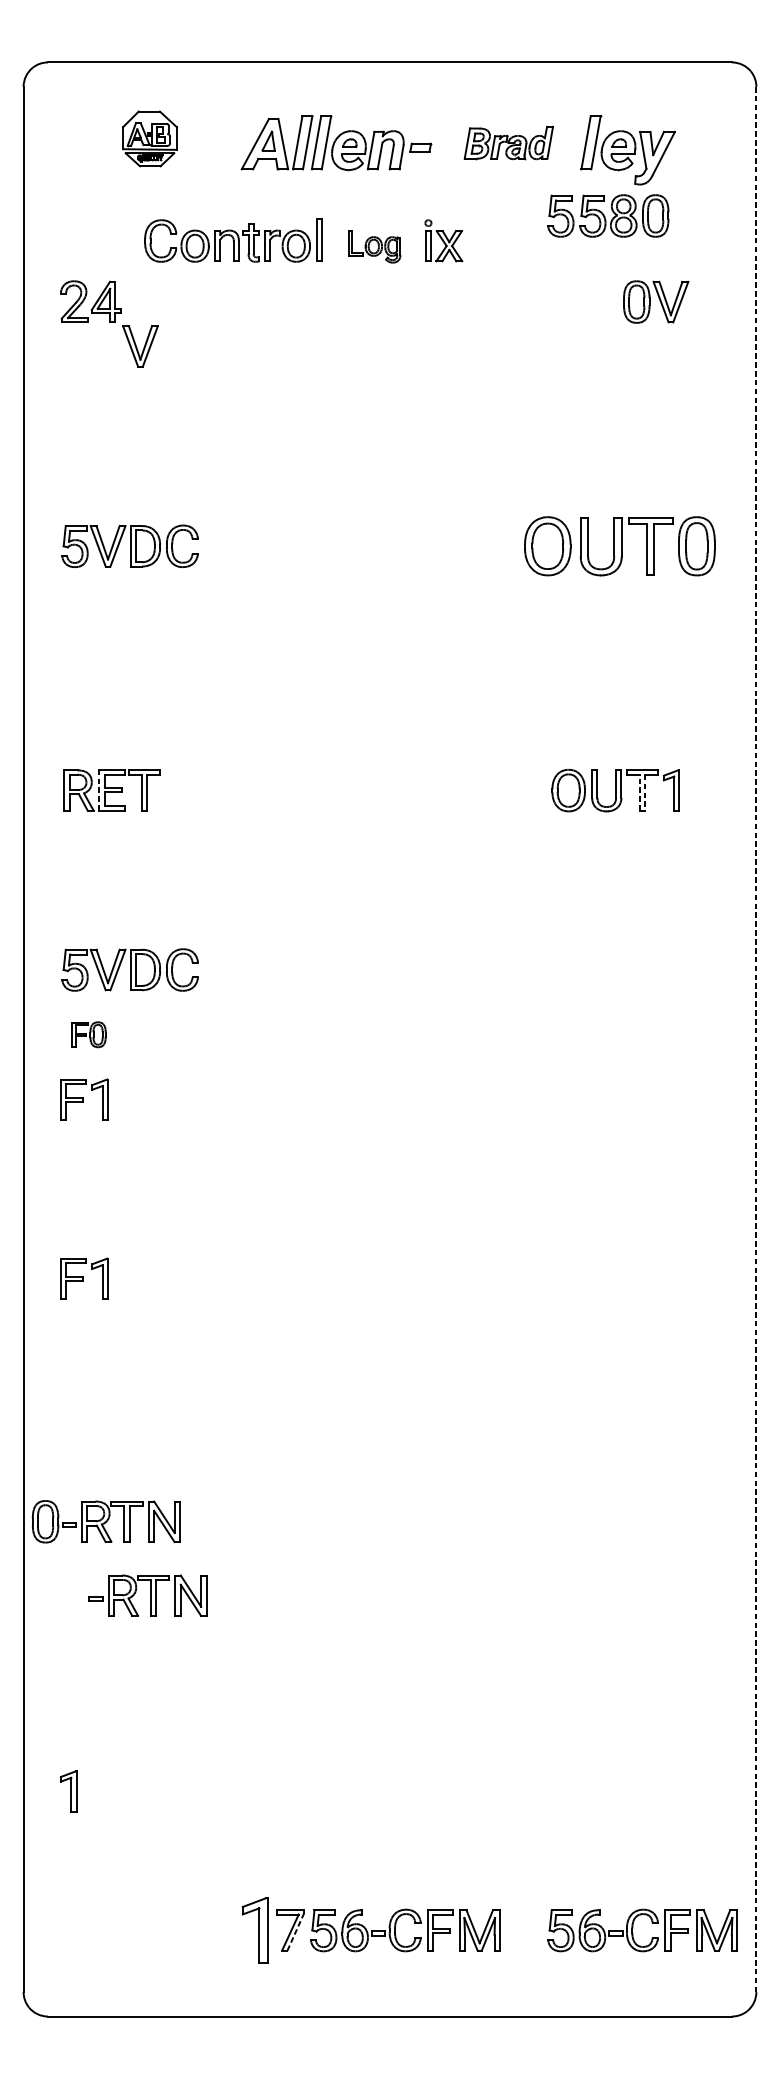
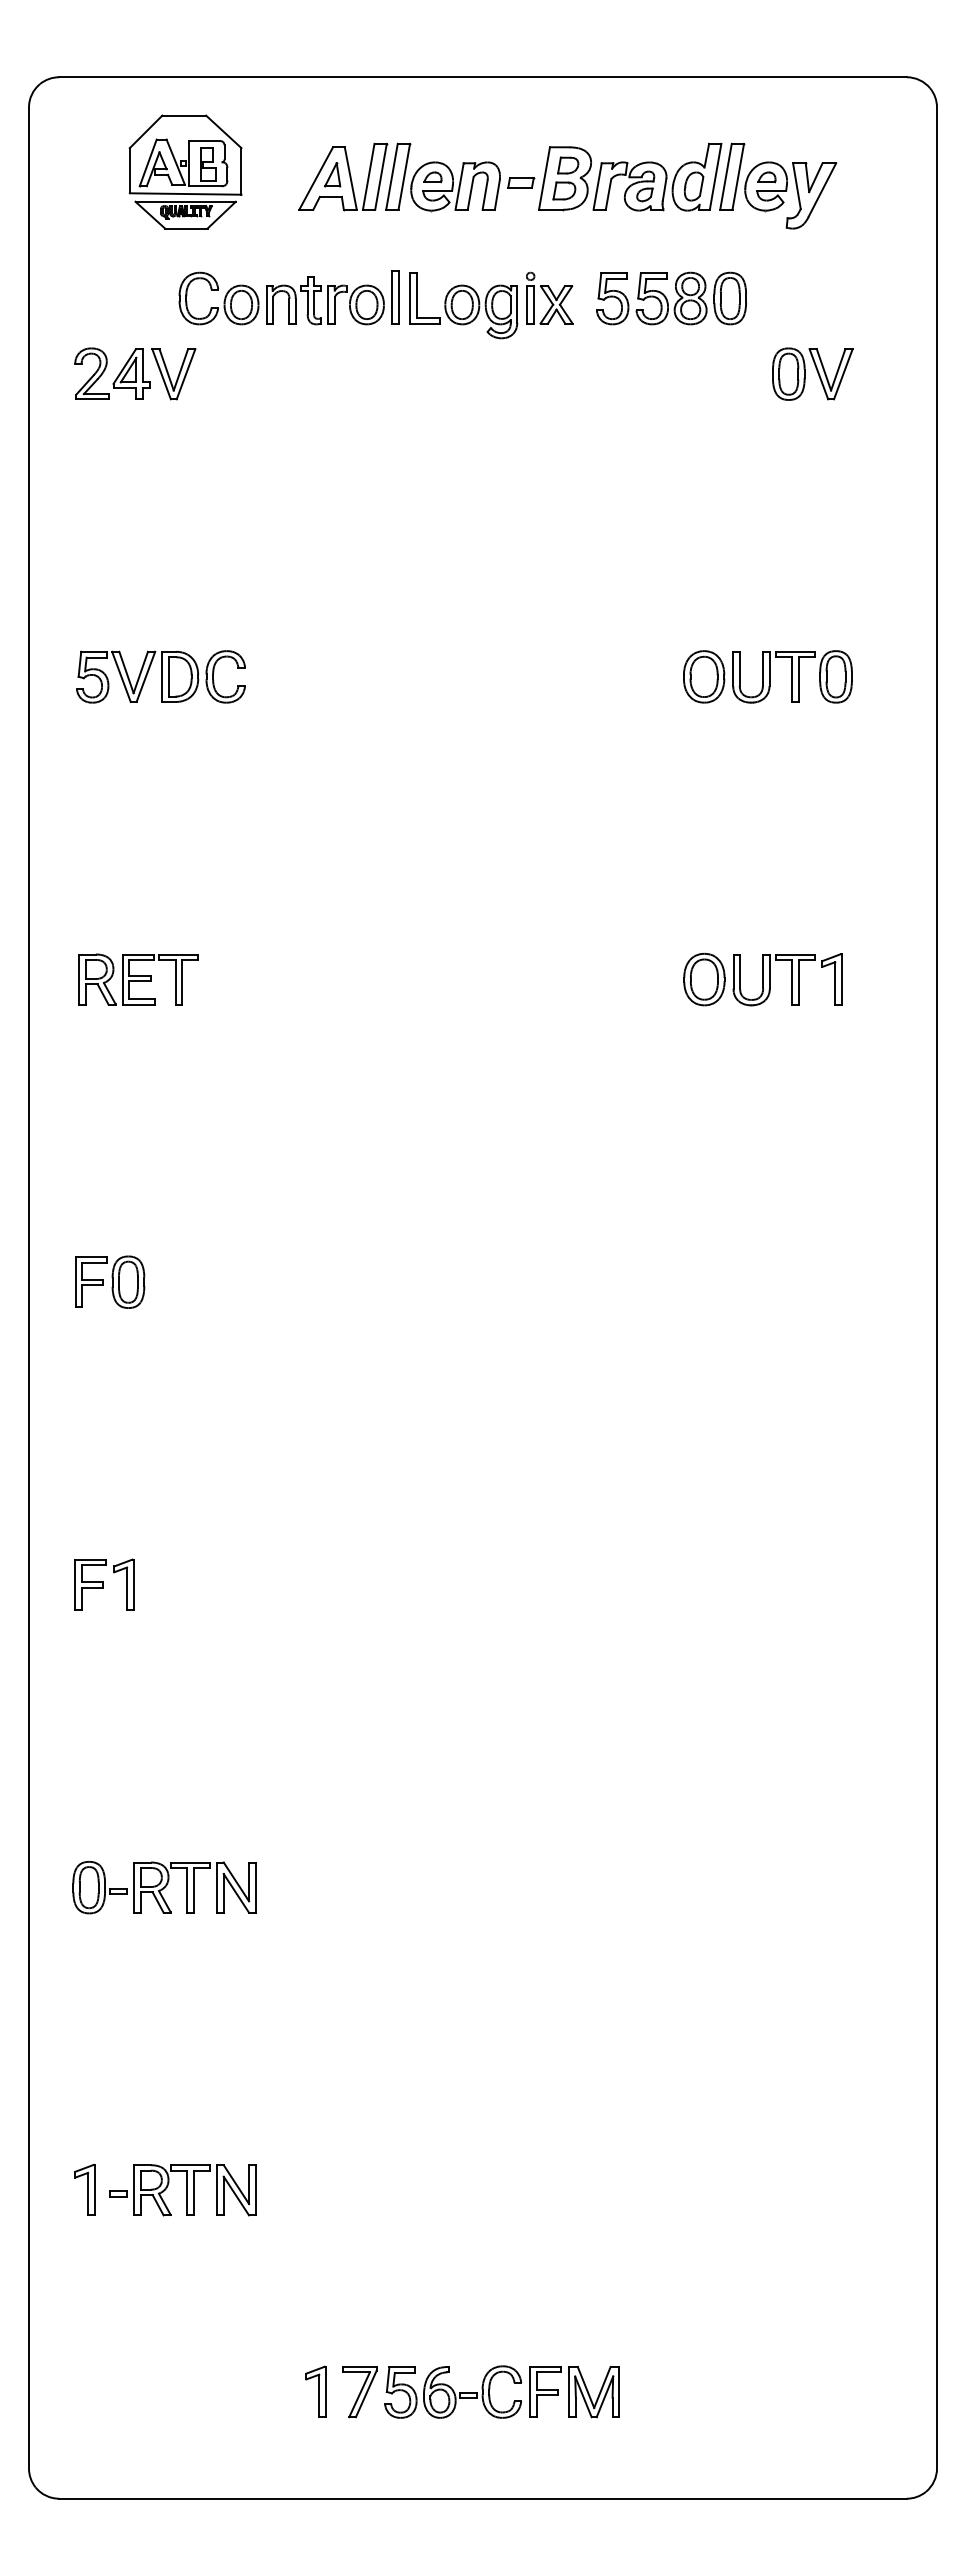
part: (149, 138) -> (185, 171), size x1.67
part: (509, 142) -> (630, 176), size x1.67
part: (608, 215) -> (671, 298), moved
part: (374, 246) -> (463, 305), size x1.67
part: (140, 346) -> (173, 374), moved
part: (619, 546) -> (767, 676), size x0.71
line: (99, 790) -> (122, 979), dashed -> solid
line: (639, 792) -> (792, 981), dashed -> solid
line: (644, 792) -> (798, 982), dashed -> solid
part: (129, 969) -> (160, 1201), removed
part: (89, 1034) -> (110, 1281), size x1.67
line: (756, 1039) -> (937, 1288), dashed -> solid
part: (84, 1099) -> (104, 1362), removed
part: (106, 1521) -> (164, 1887), moved
part: (147, 1595) -> (182, 2190), moved
part: (68, 1791) -> (84, 2189), moved
part: (633, 1928) -> (784, 2389), removed
part: (254, 1930) -> (315, 2391), size x0.62
line: (295, 1931) -> (366, 2393), dashed -> solid

